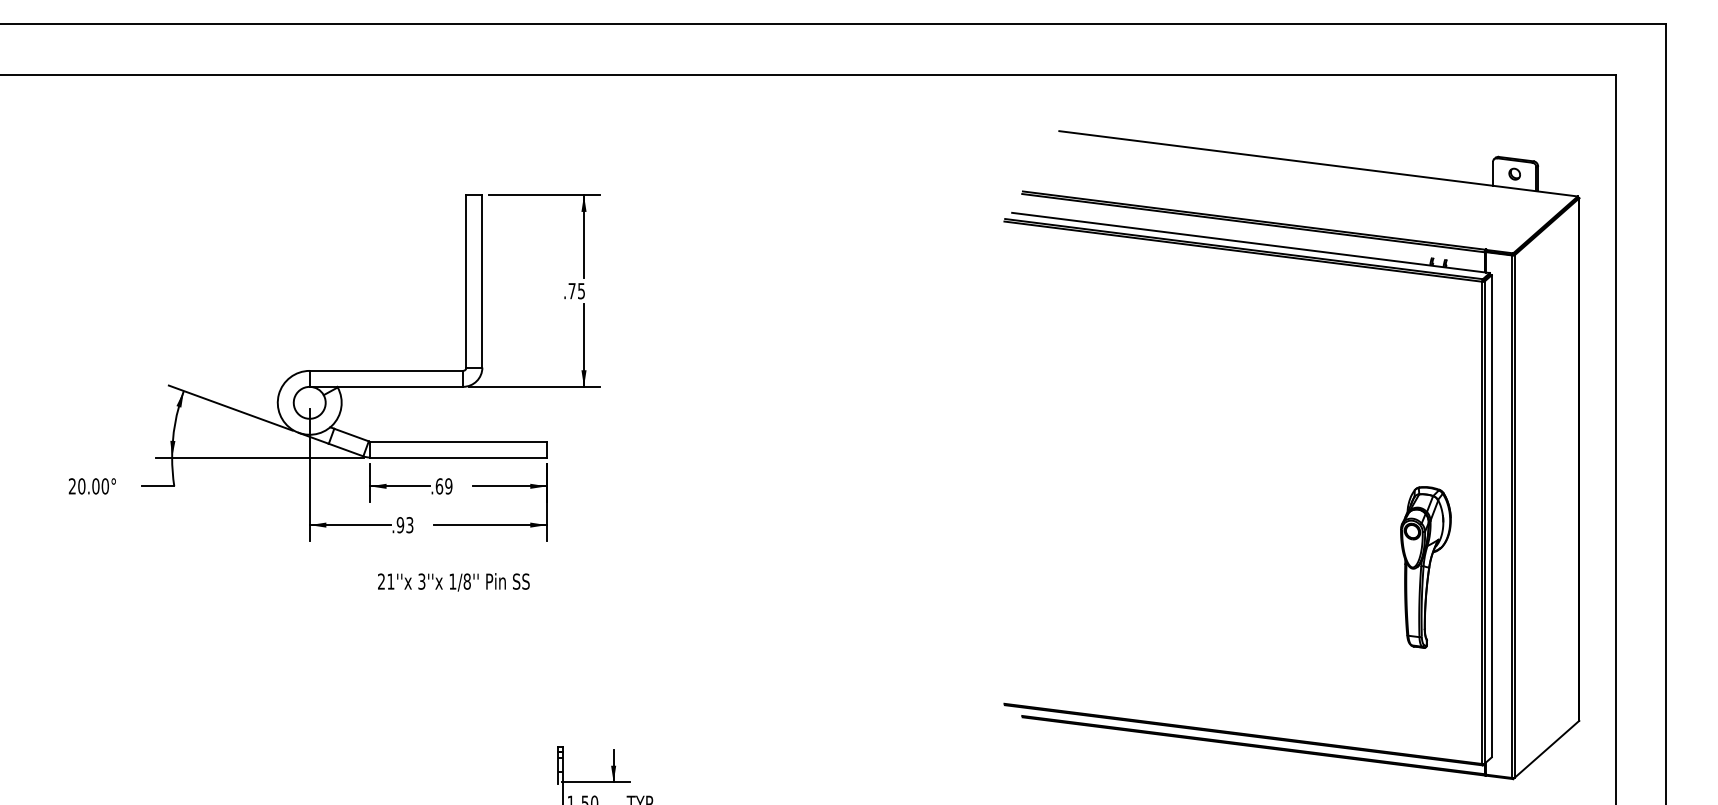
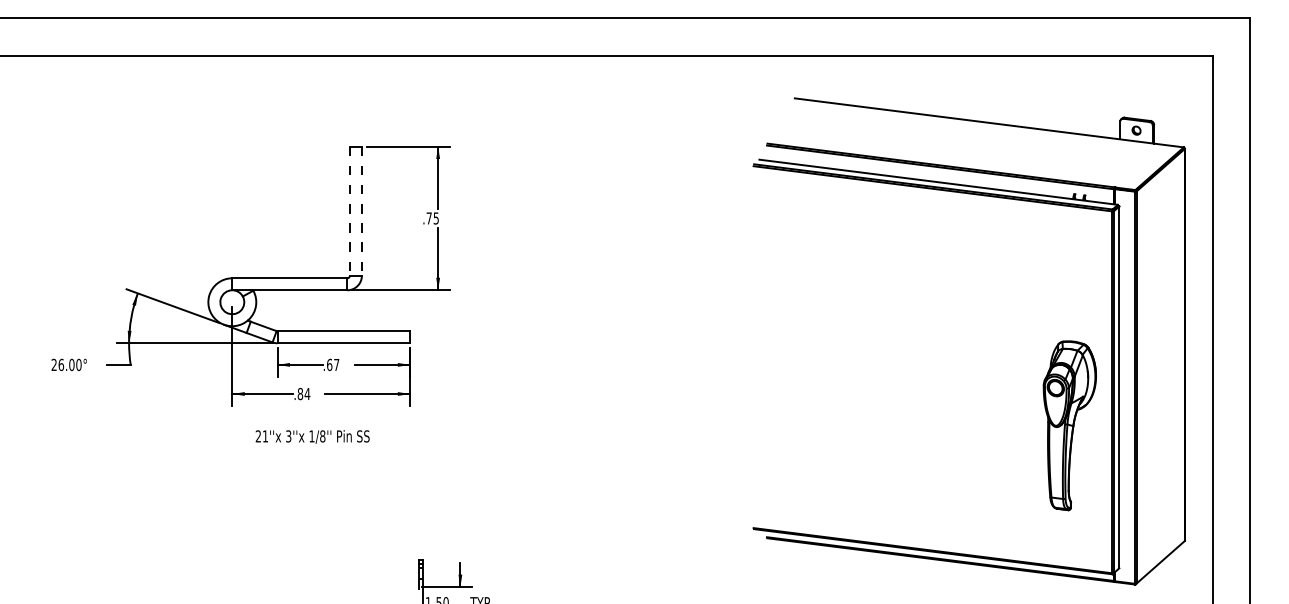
line: (466, 281) -> (349, 211), solid -> dashed
line: (482, 281) -> (361, 211), solid -> dashed
text: (81, 486) -> (61, 365), 20.00° -> 26.00°
text: (448, 486) -> (336, 365), .69 -> .67
text: (404, 525) -> (303, 394), .93 -> .84
part: (1425, 567) -> (1069, 425), size x1.4
text: (453, 582) -> (312, 437), moved

